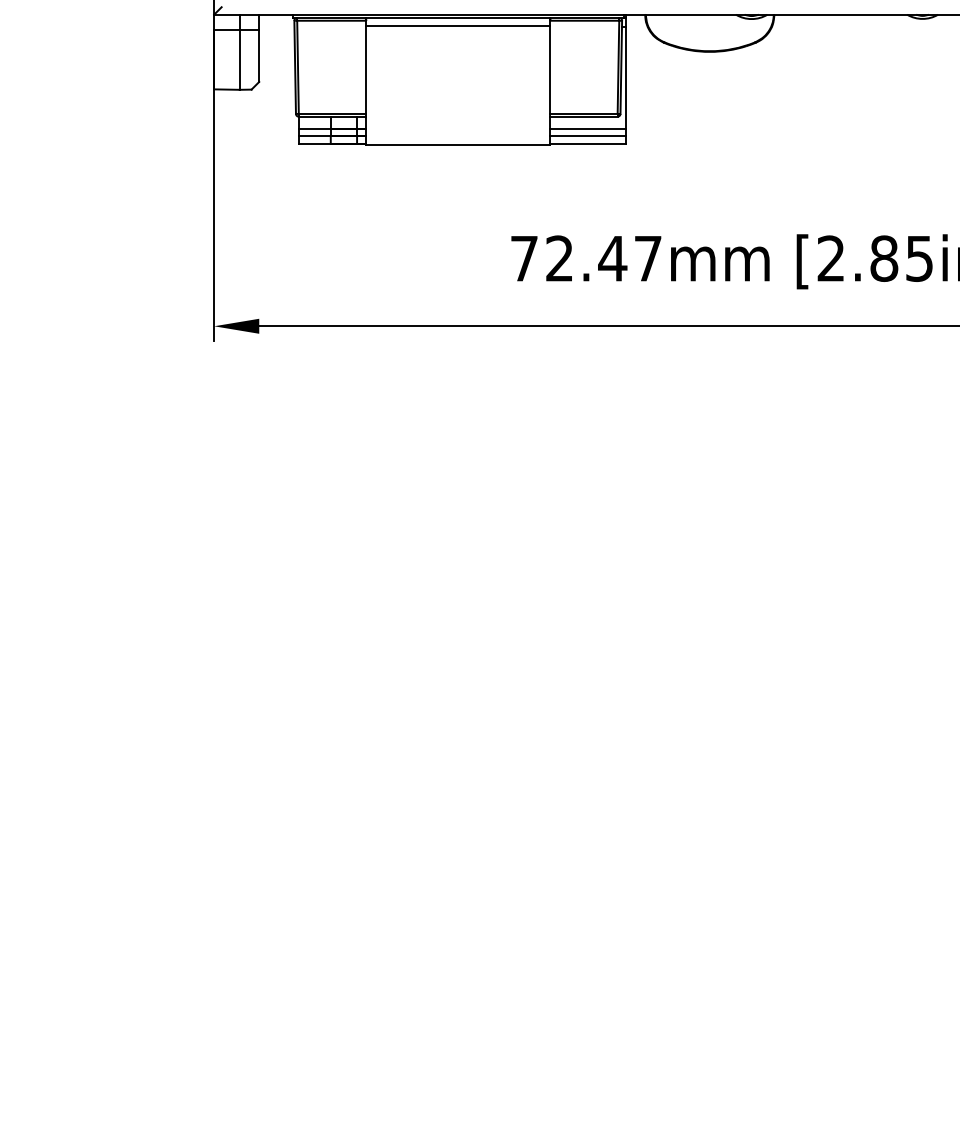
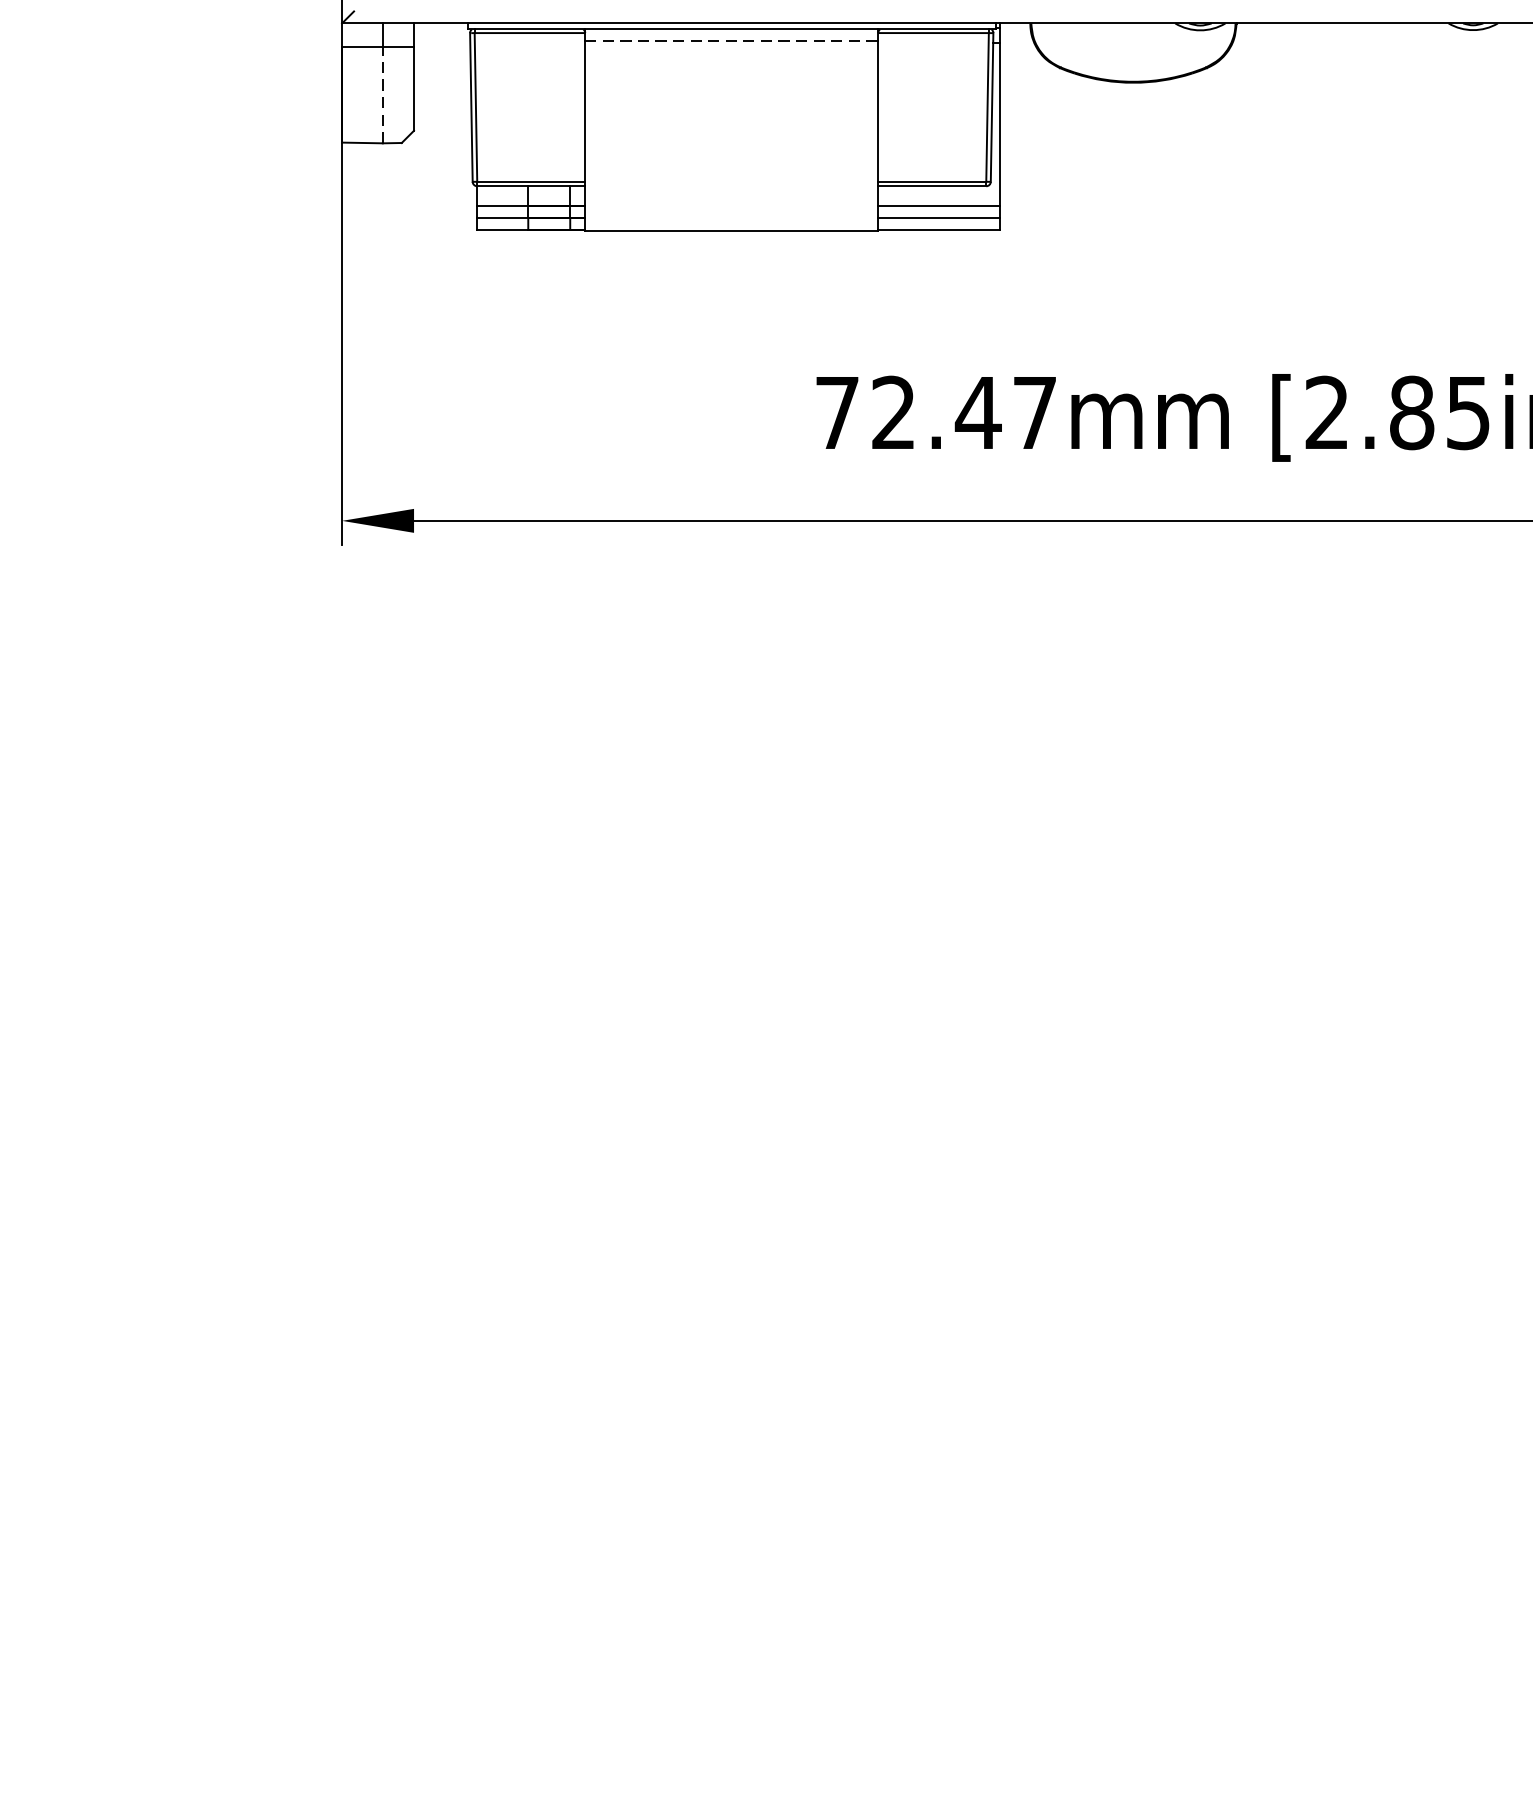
line: (458, 25) -> (732, 40), solid -> dashed
line: (239, 59) -> (382, 94), solid -> dashed

